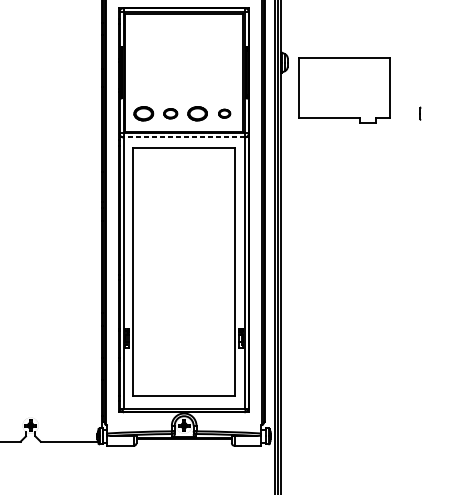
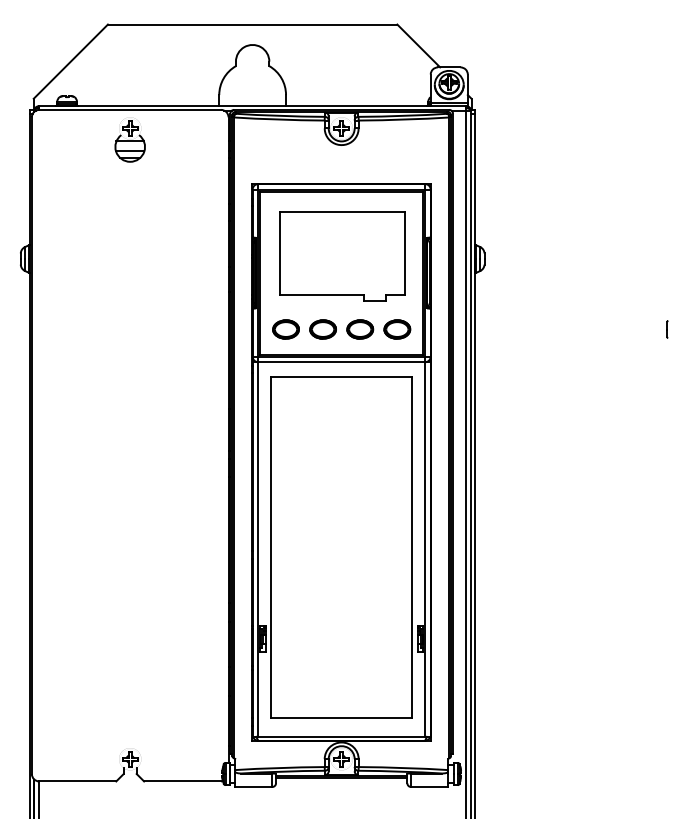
part: (344, 90) -> (342, 256), moved
part: (170, 113) -> (322, 329), size x1.43
part: (224, 113) -> (397, 329), size x1.67
line: (184, 137) -> (341, 362), dashed -> solid

